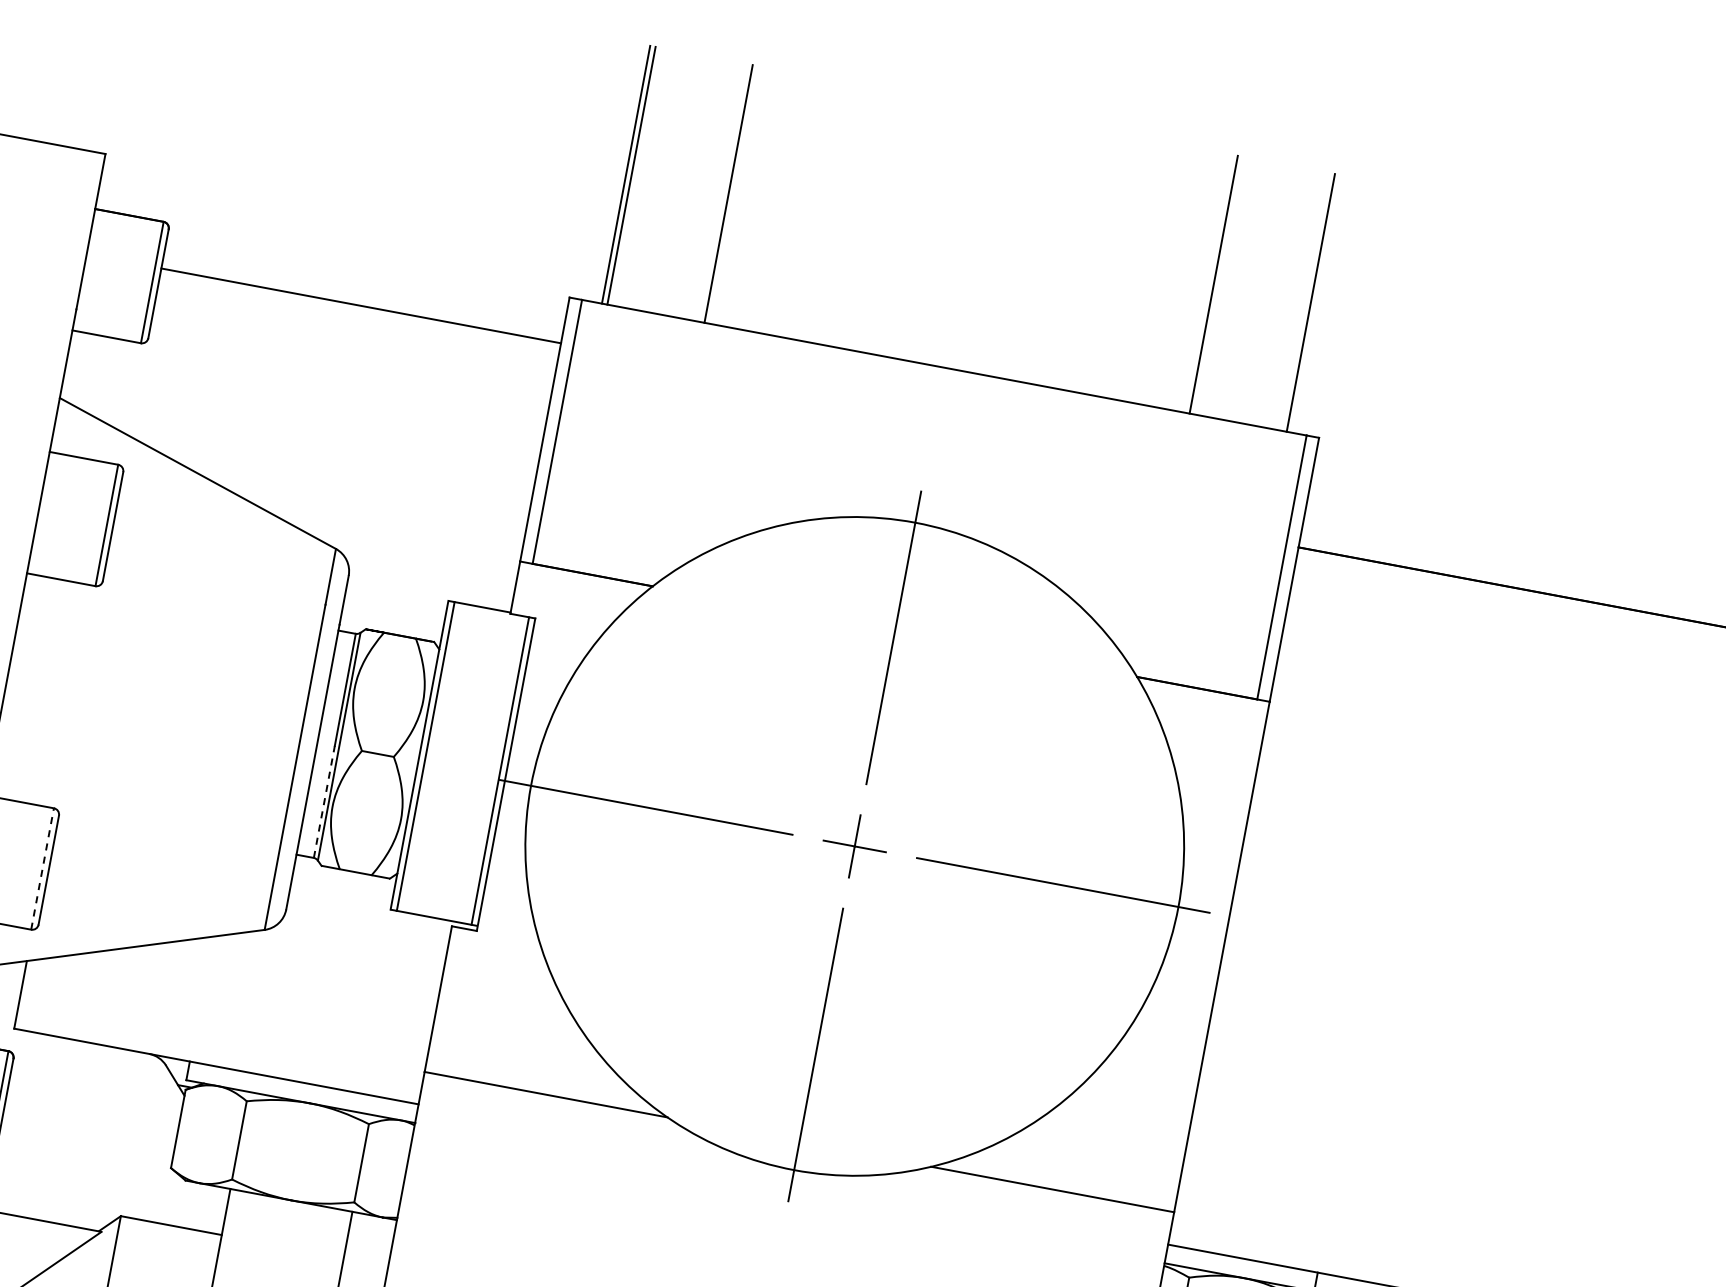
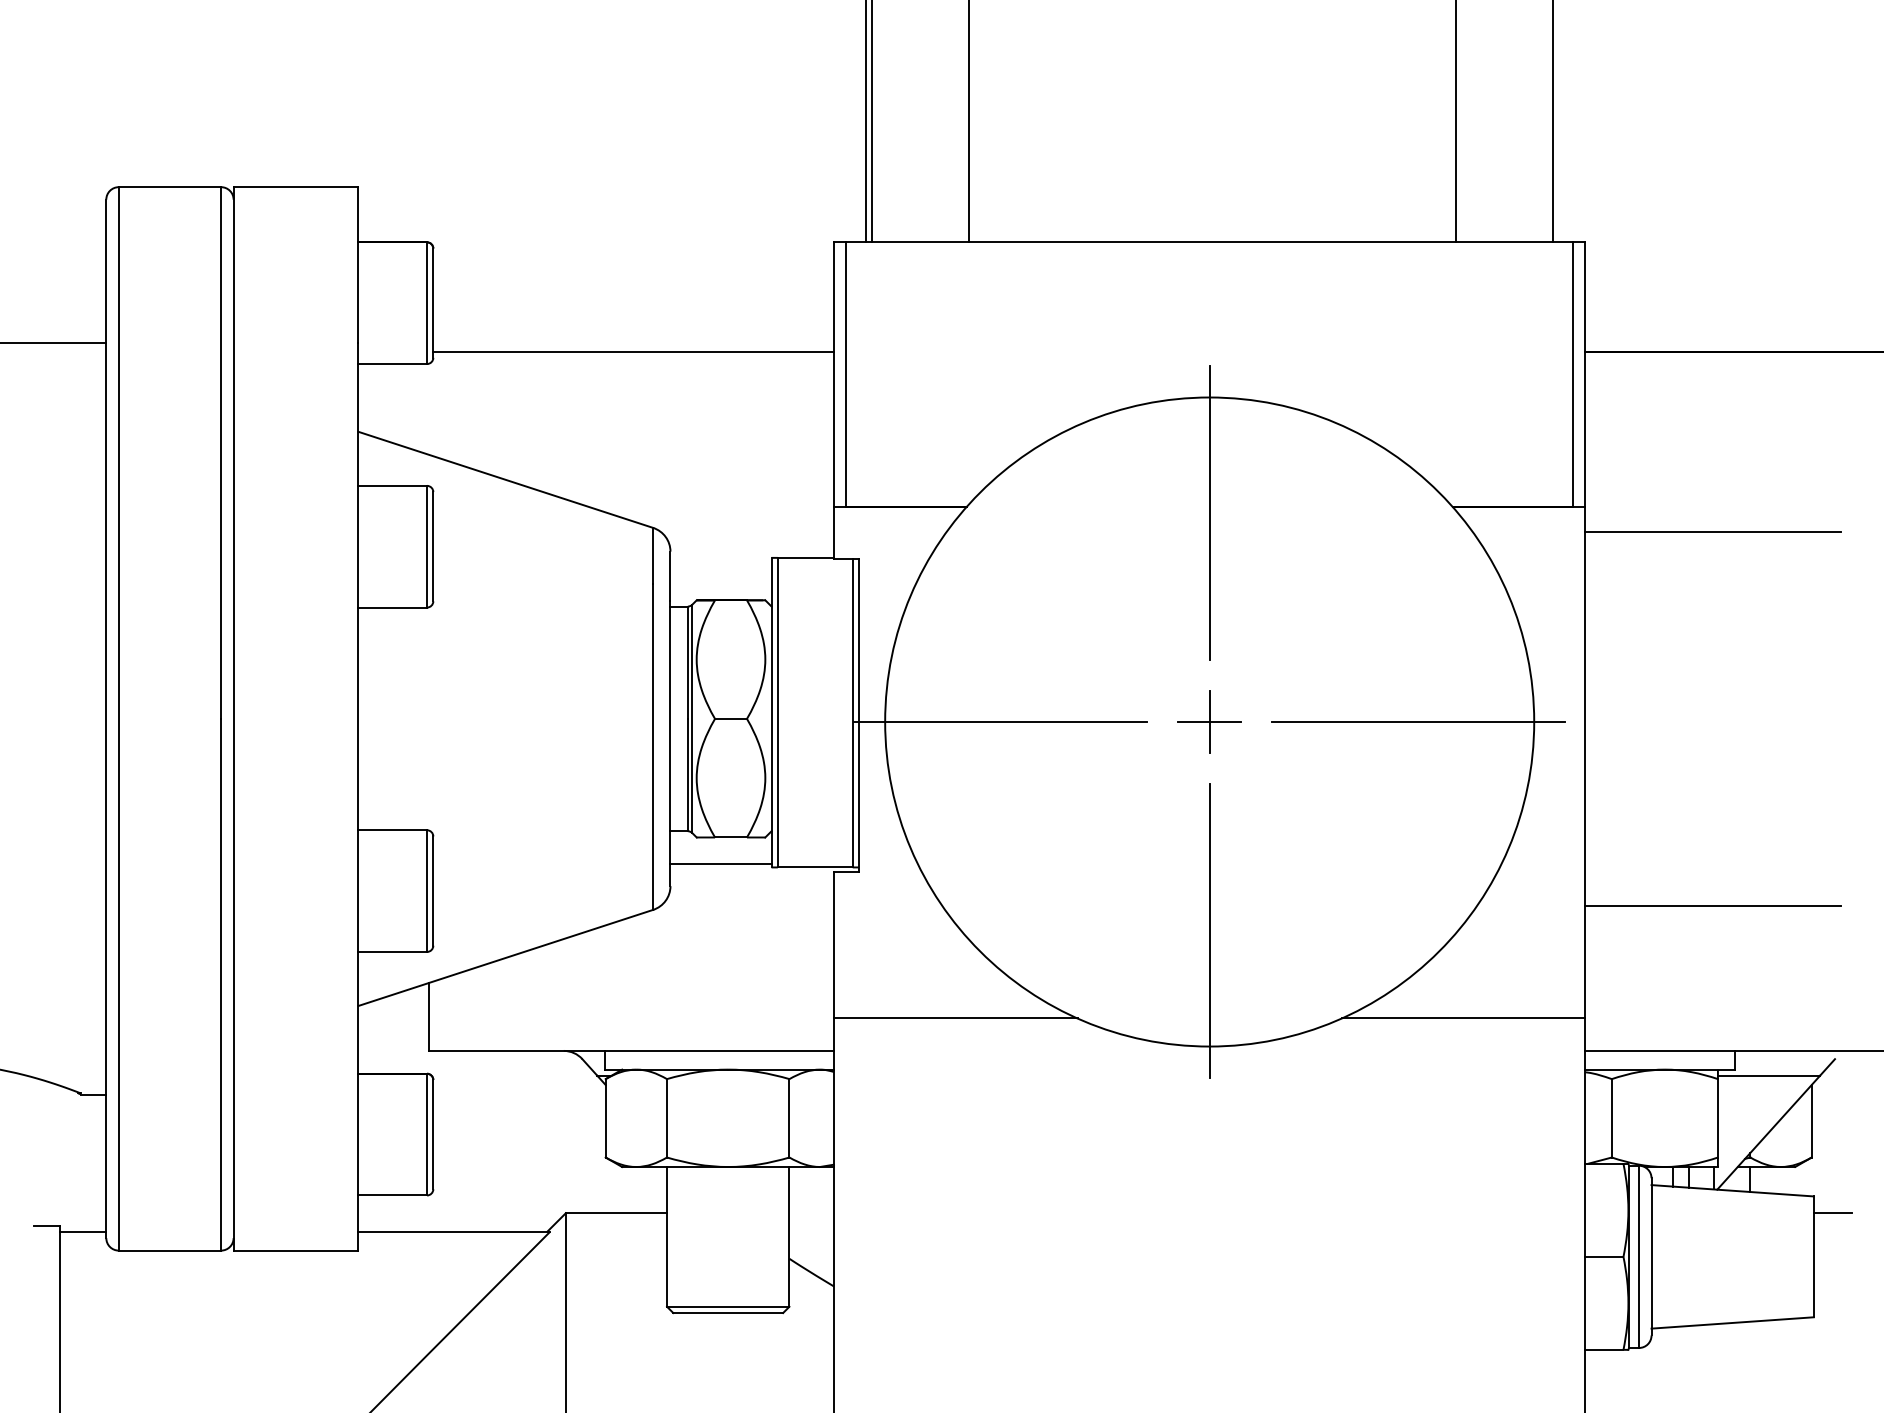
line: (361, 305) -> (633, 351), moved
line: (1392, 750) -> (1713, 531), added
line: (324, 801) -> (687, 774), dashed -> solid
line: (42, 869) -> (427, 891), dashed -> solid
line: (341, 896) -> (721, 863), added
line: (1322, 1124) -> (1713, 906), added

